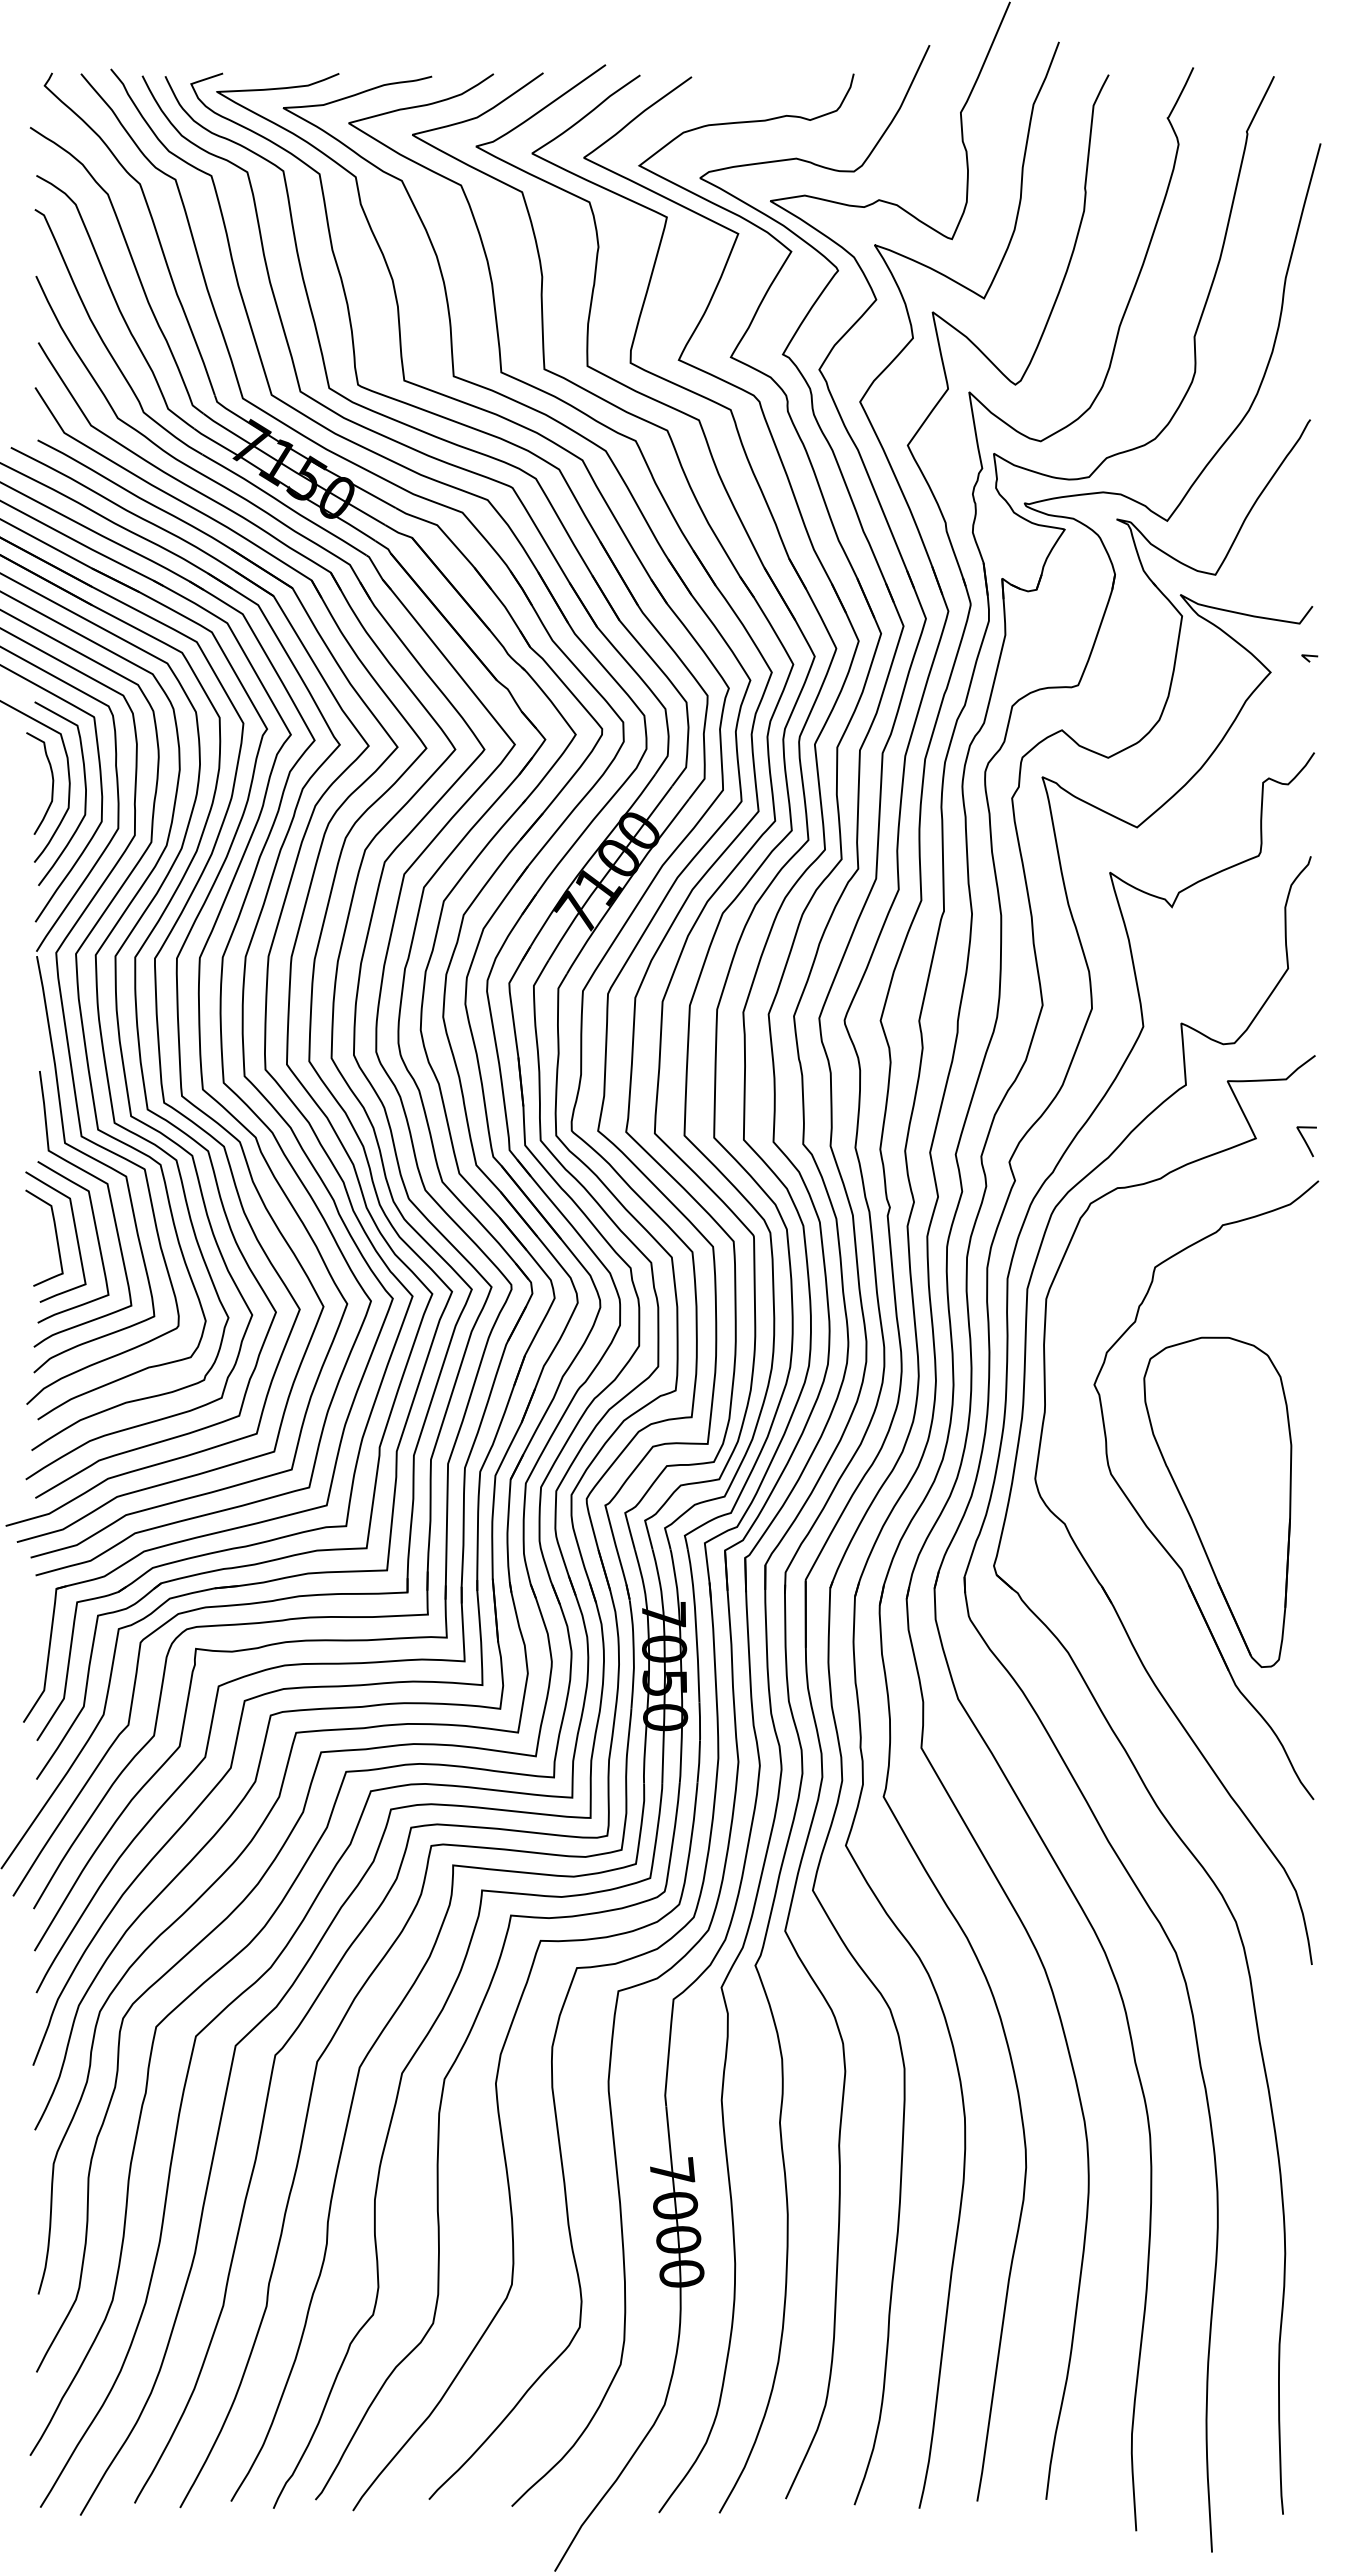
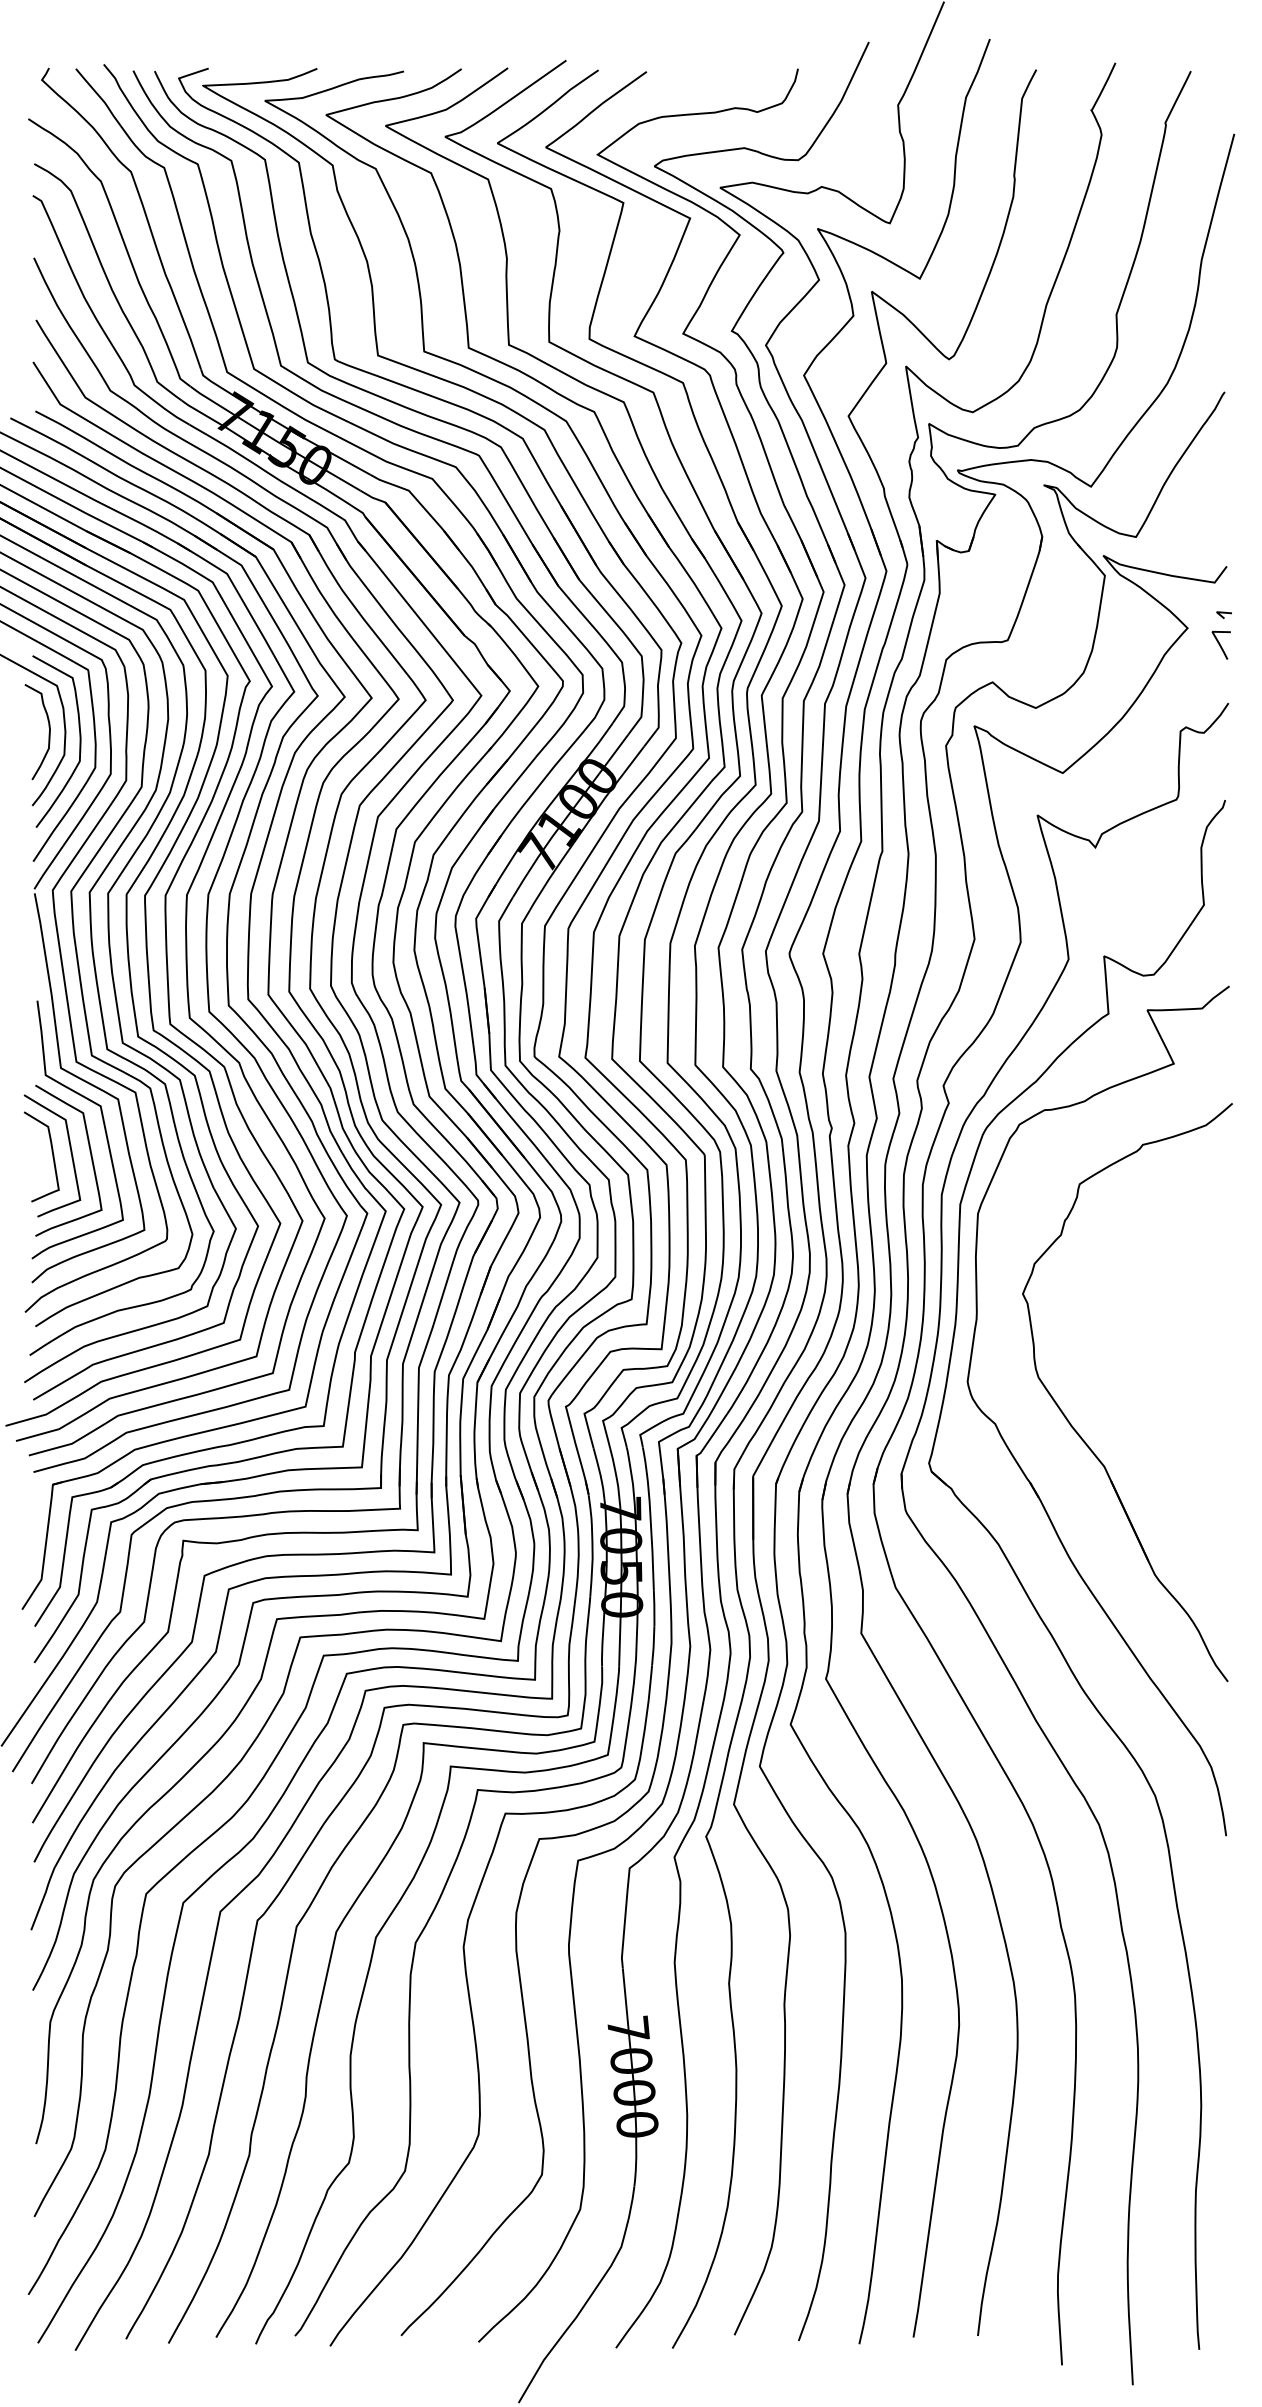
line: (1306, 1141) -> (1221, 645), moved
part: (1217, 1501) -> (1137, 1403), removed

